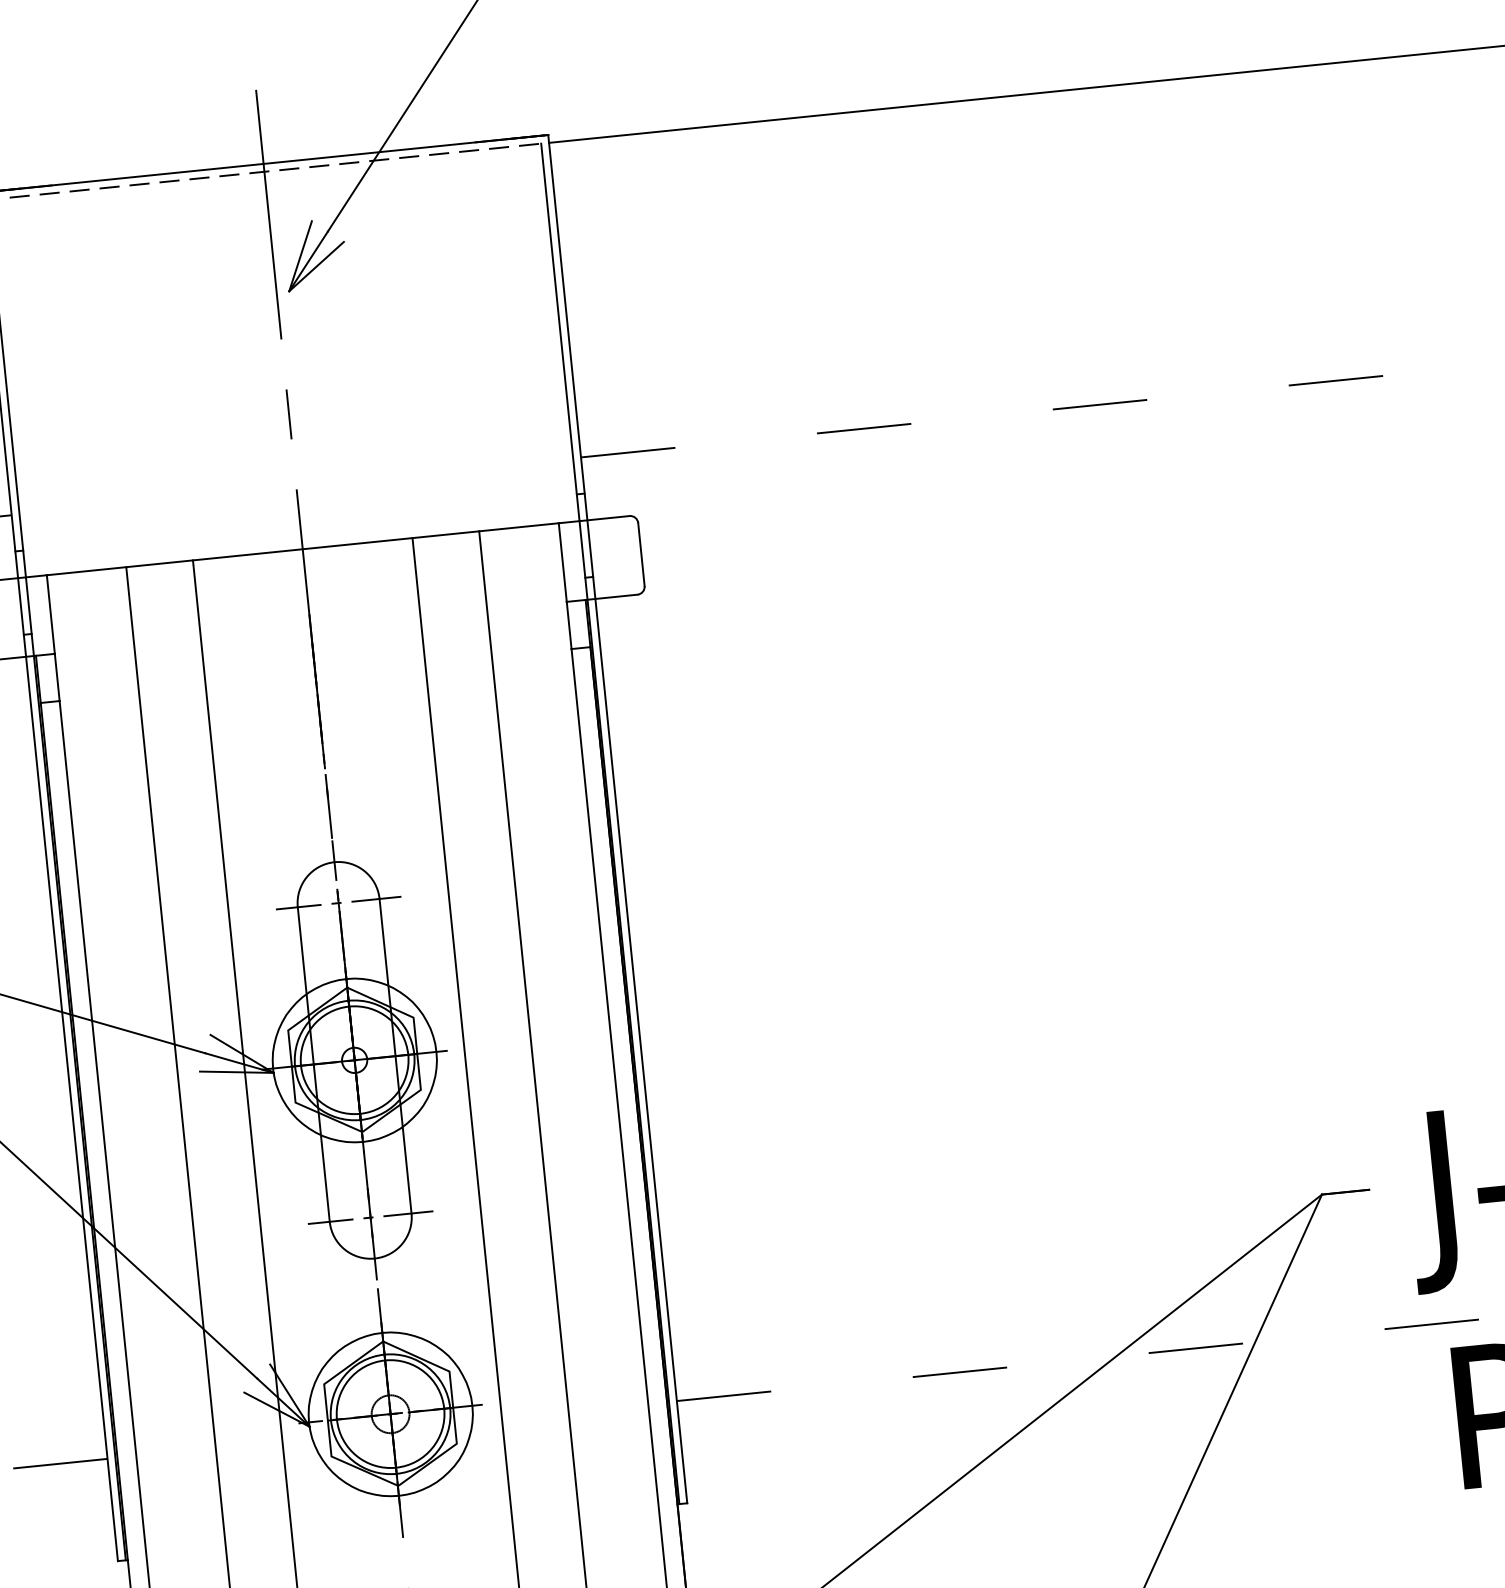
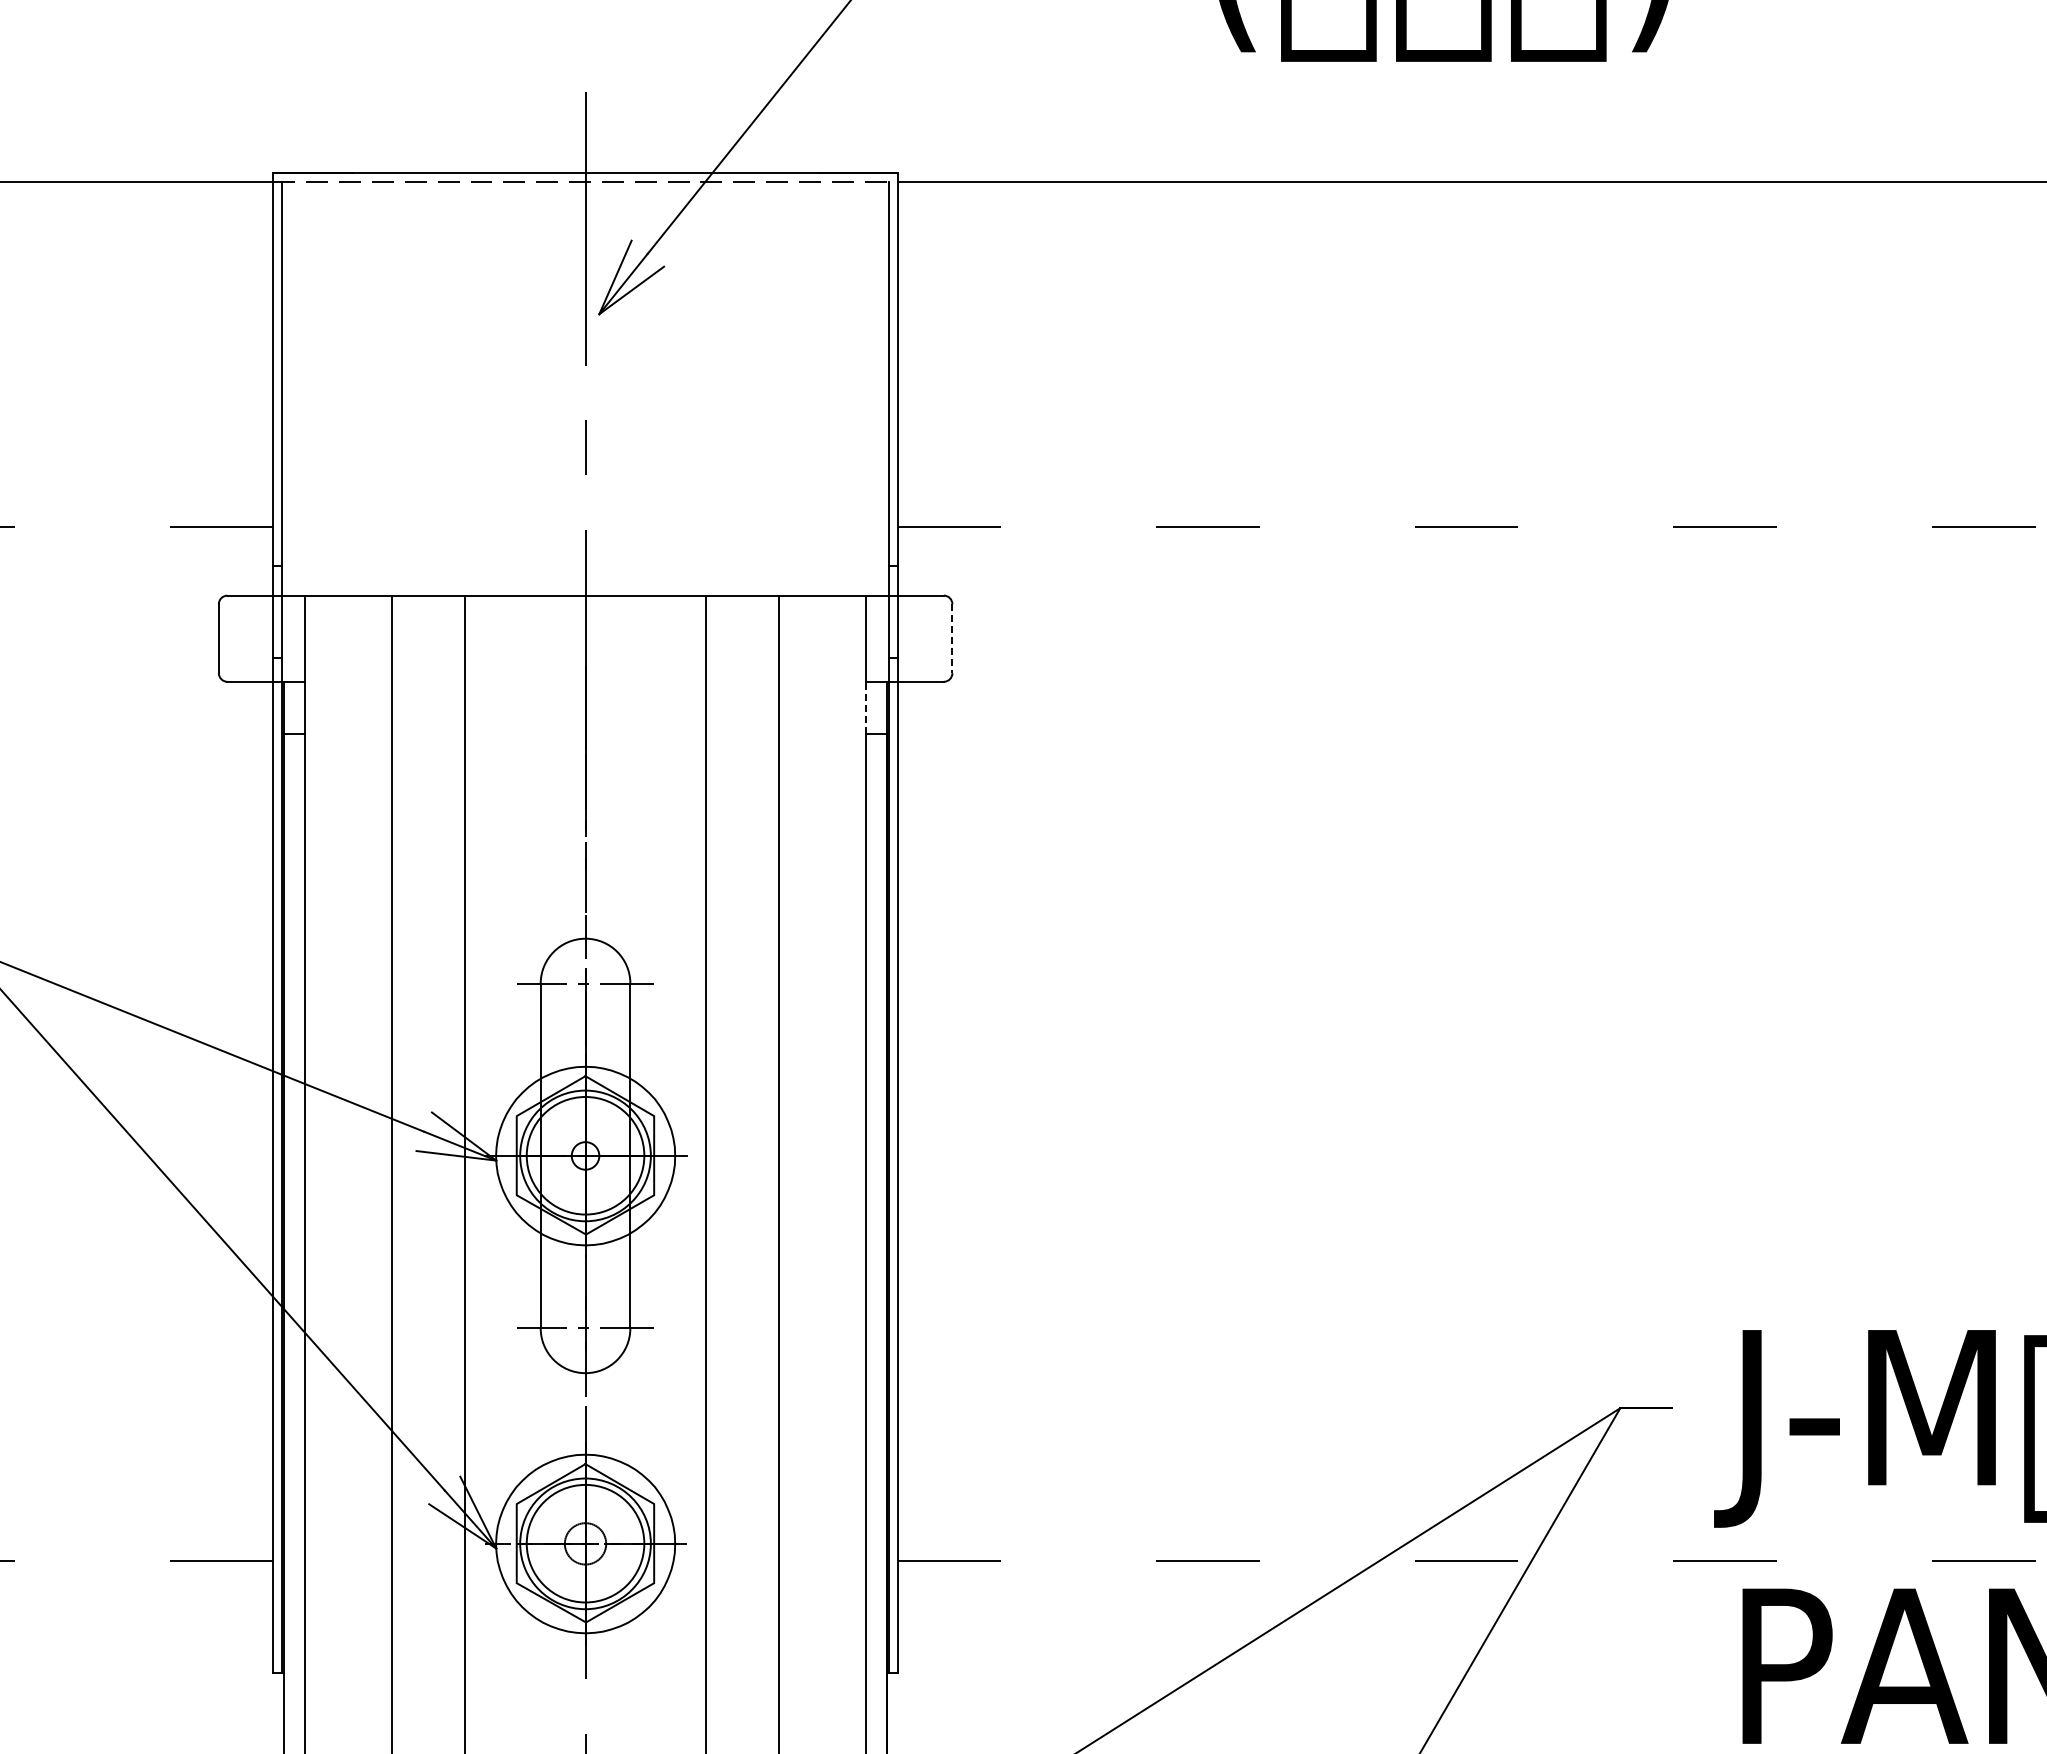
line: (641, 555) -> (952, 639), solid -> dashed
line: (569, 625) -> (866, 707), solid -> dashed

